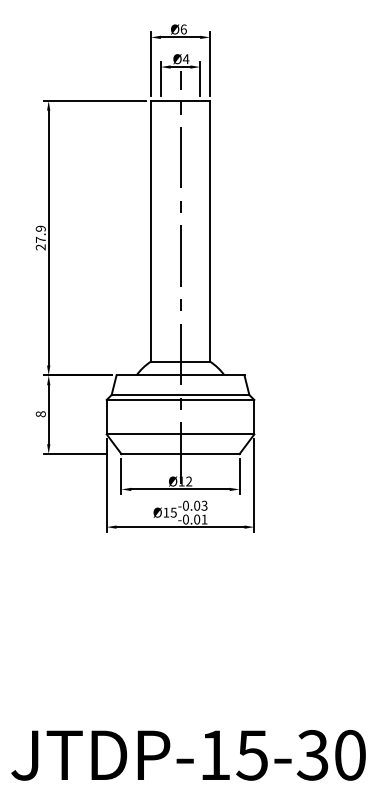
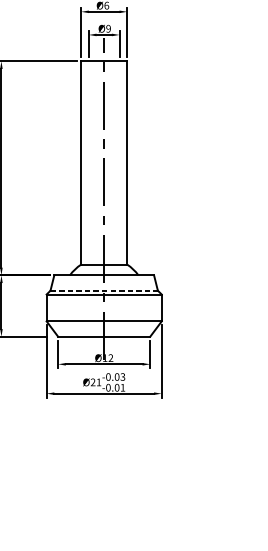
text: (185, 59) -> (108, 29), Ø4 -> Ø9
line: (180, 395) -> (104, 291), solid -> dashed
text: (169, 512) -> (95, 382), Ø15 -> Ø21

